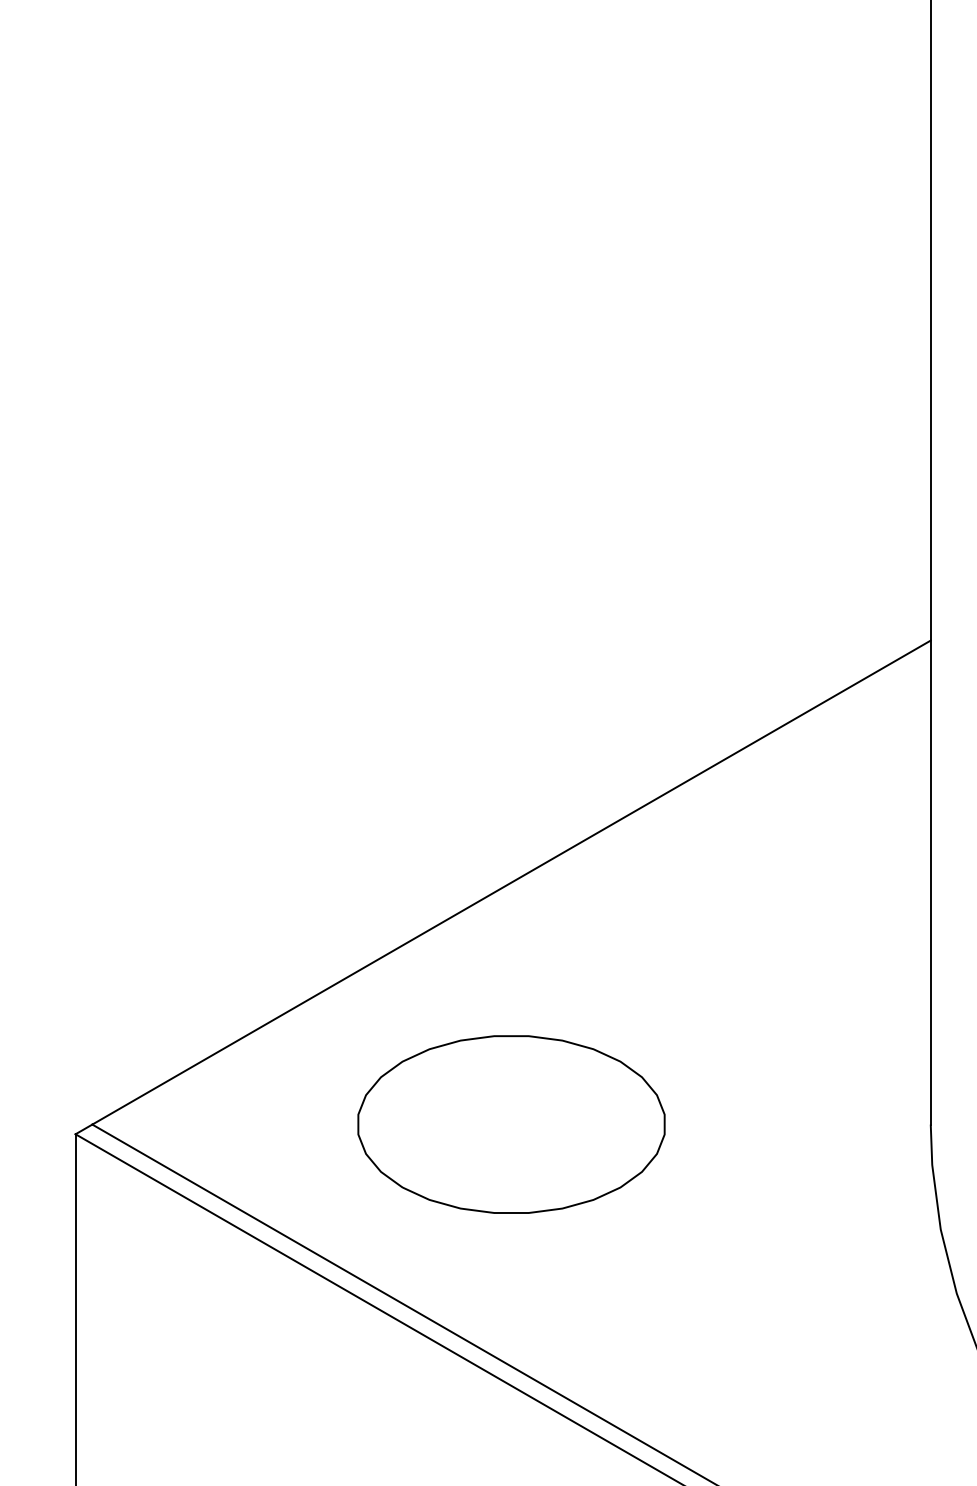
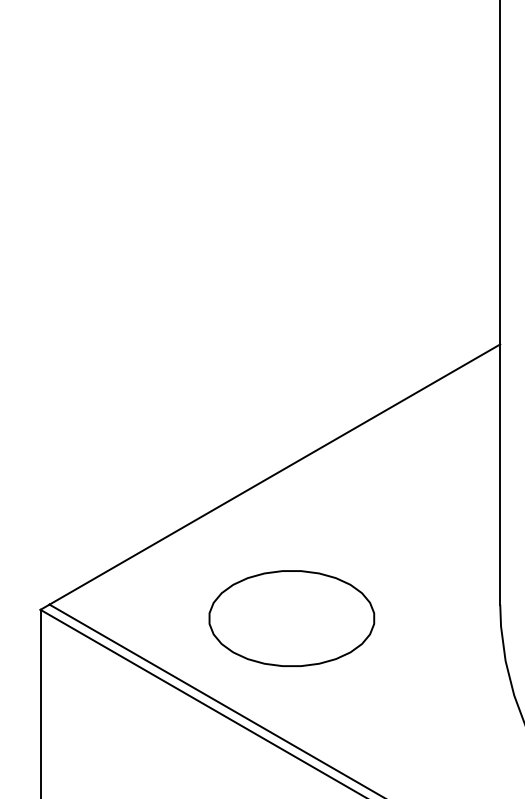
part: (510, 1124) -> (291, 618), moved

